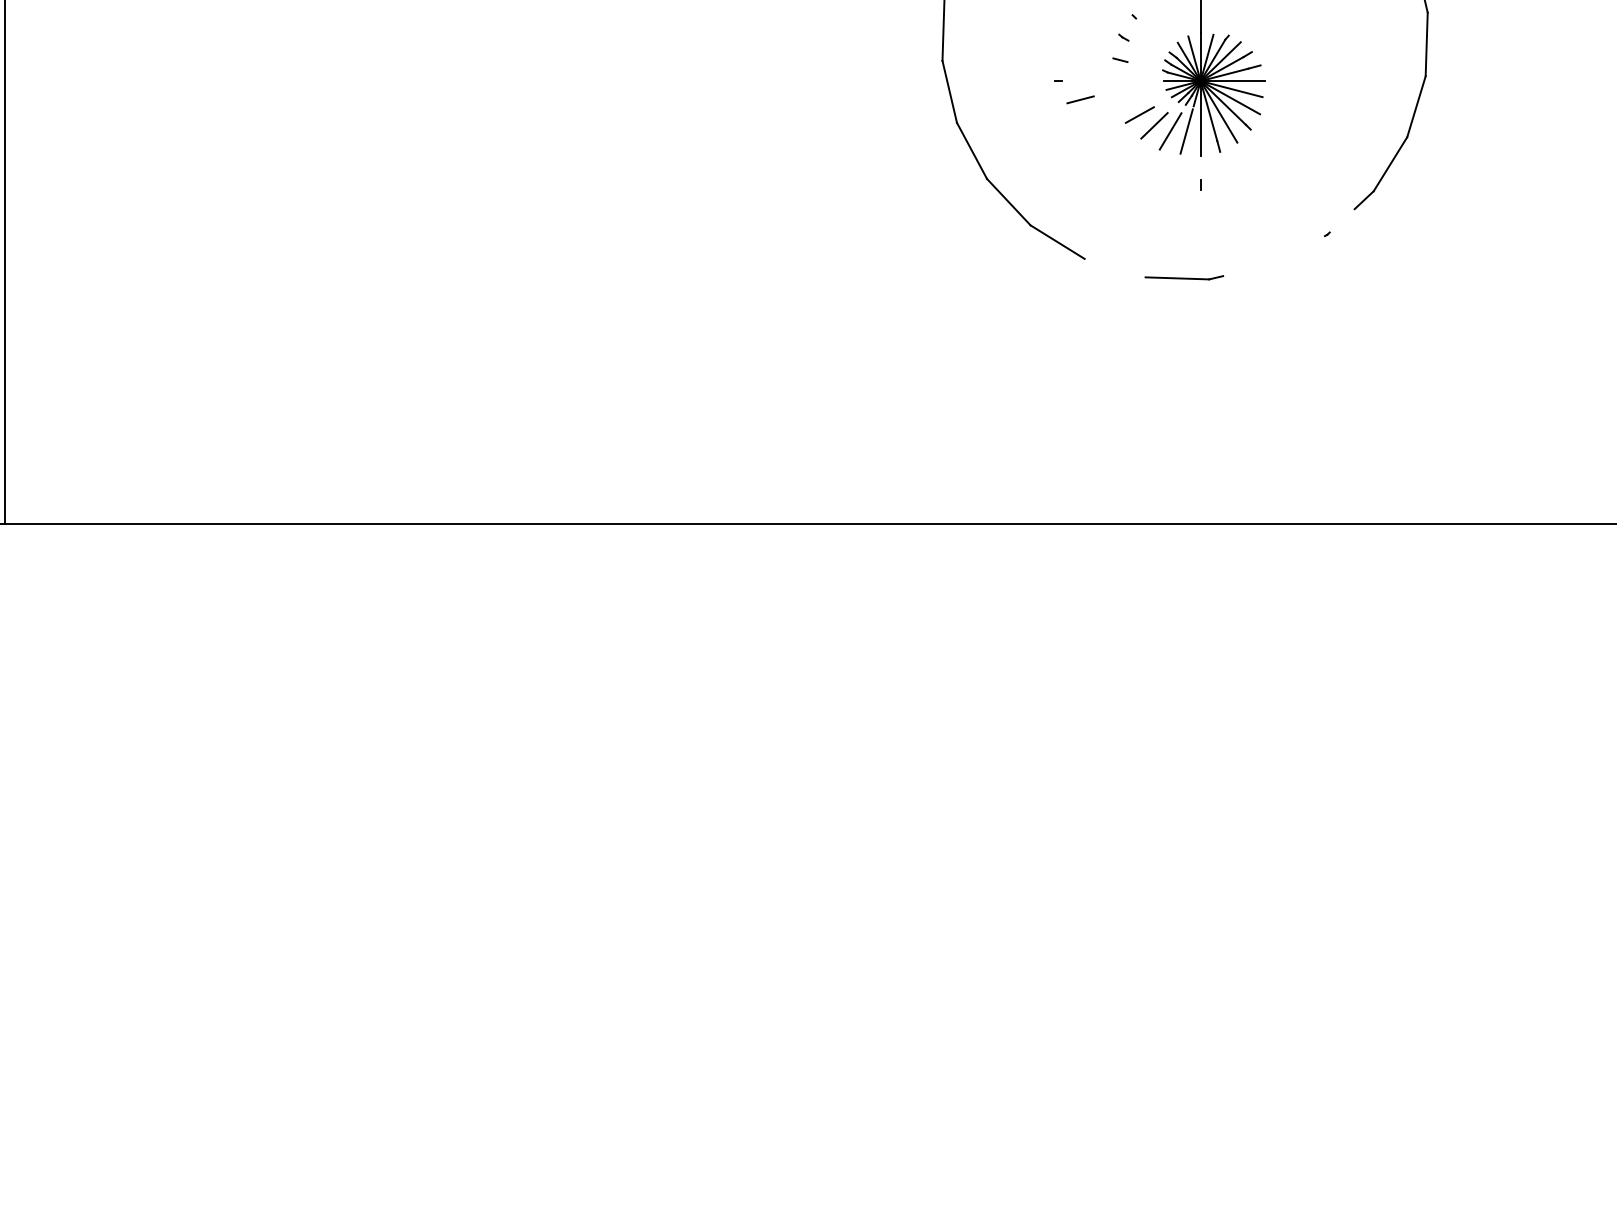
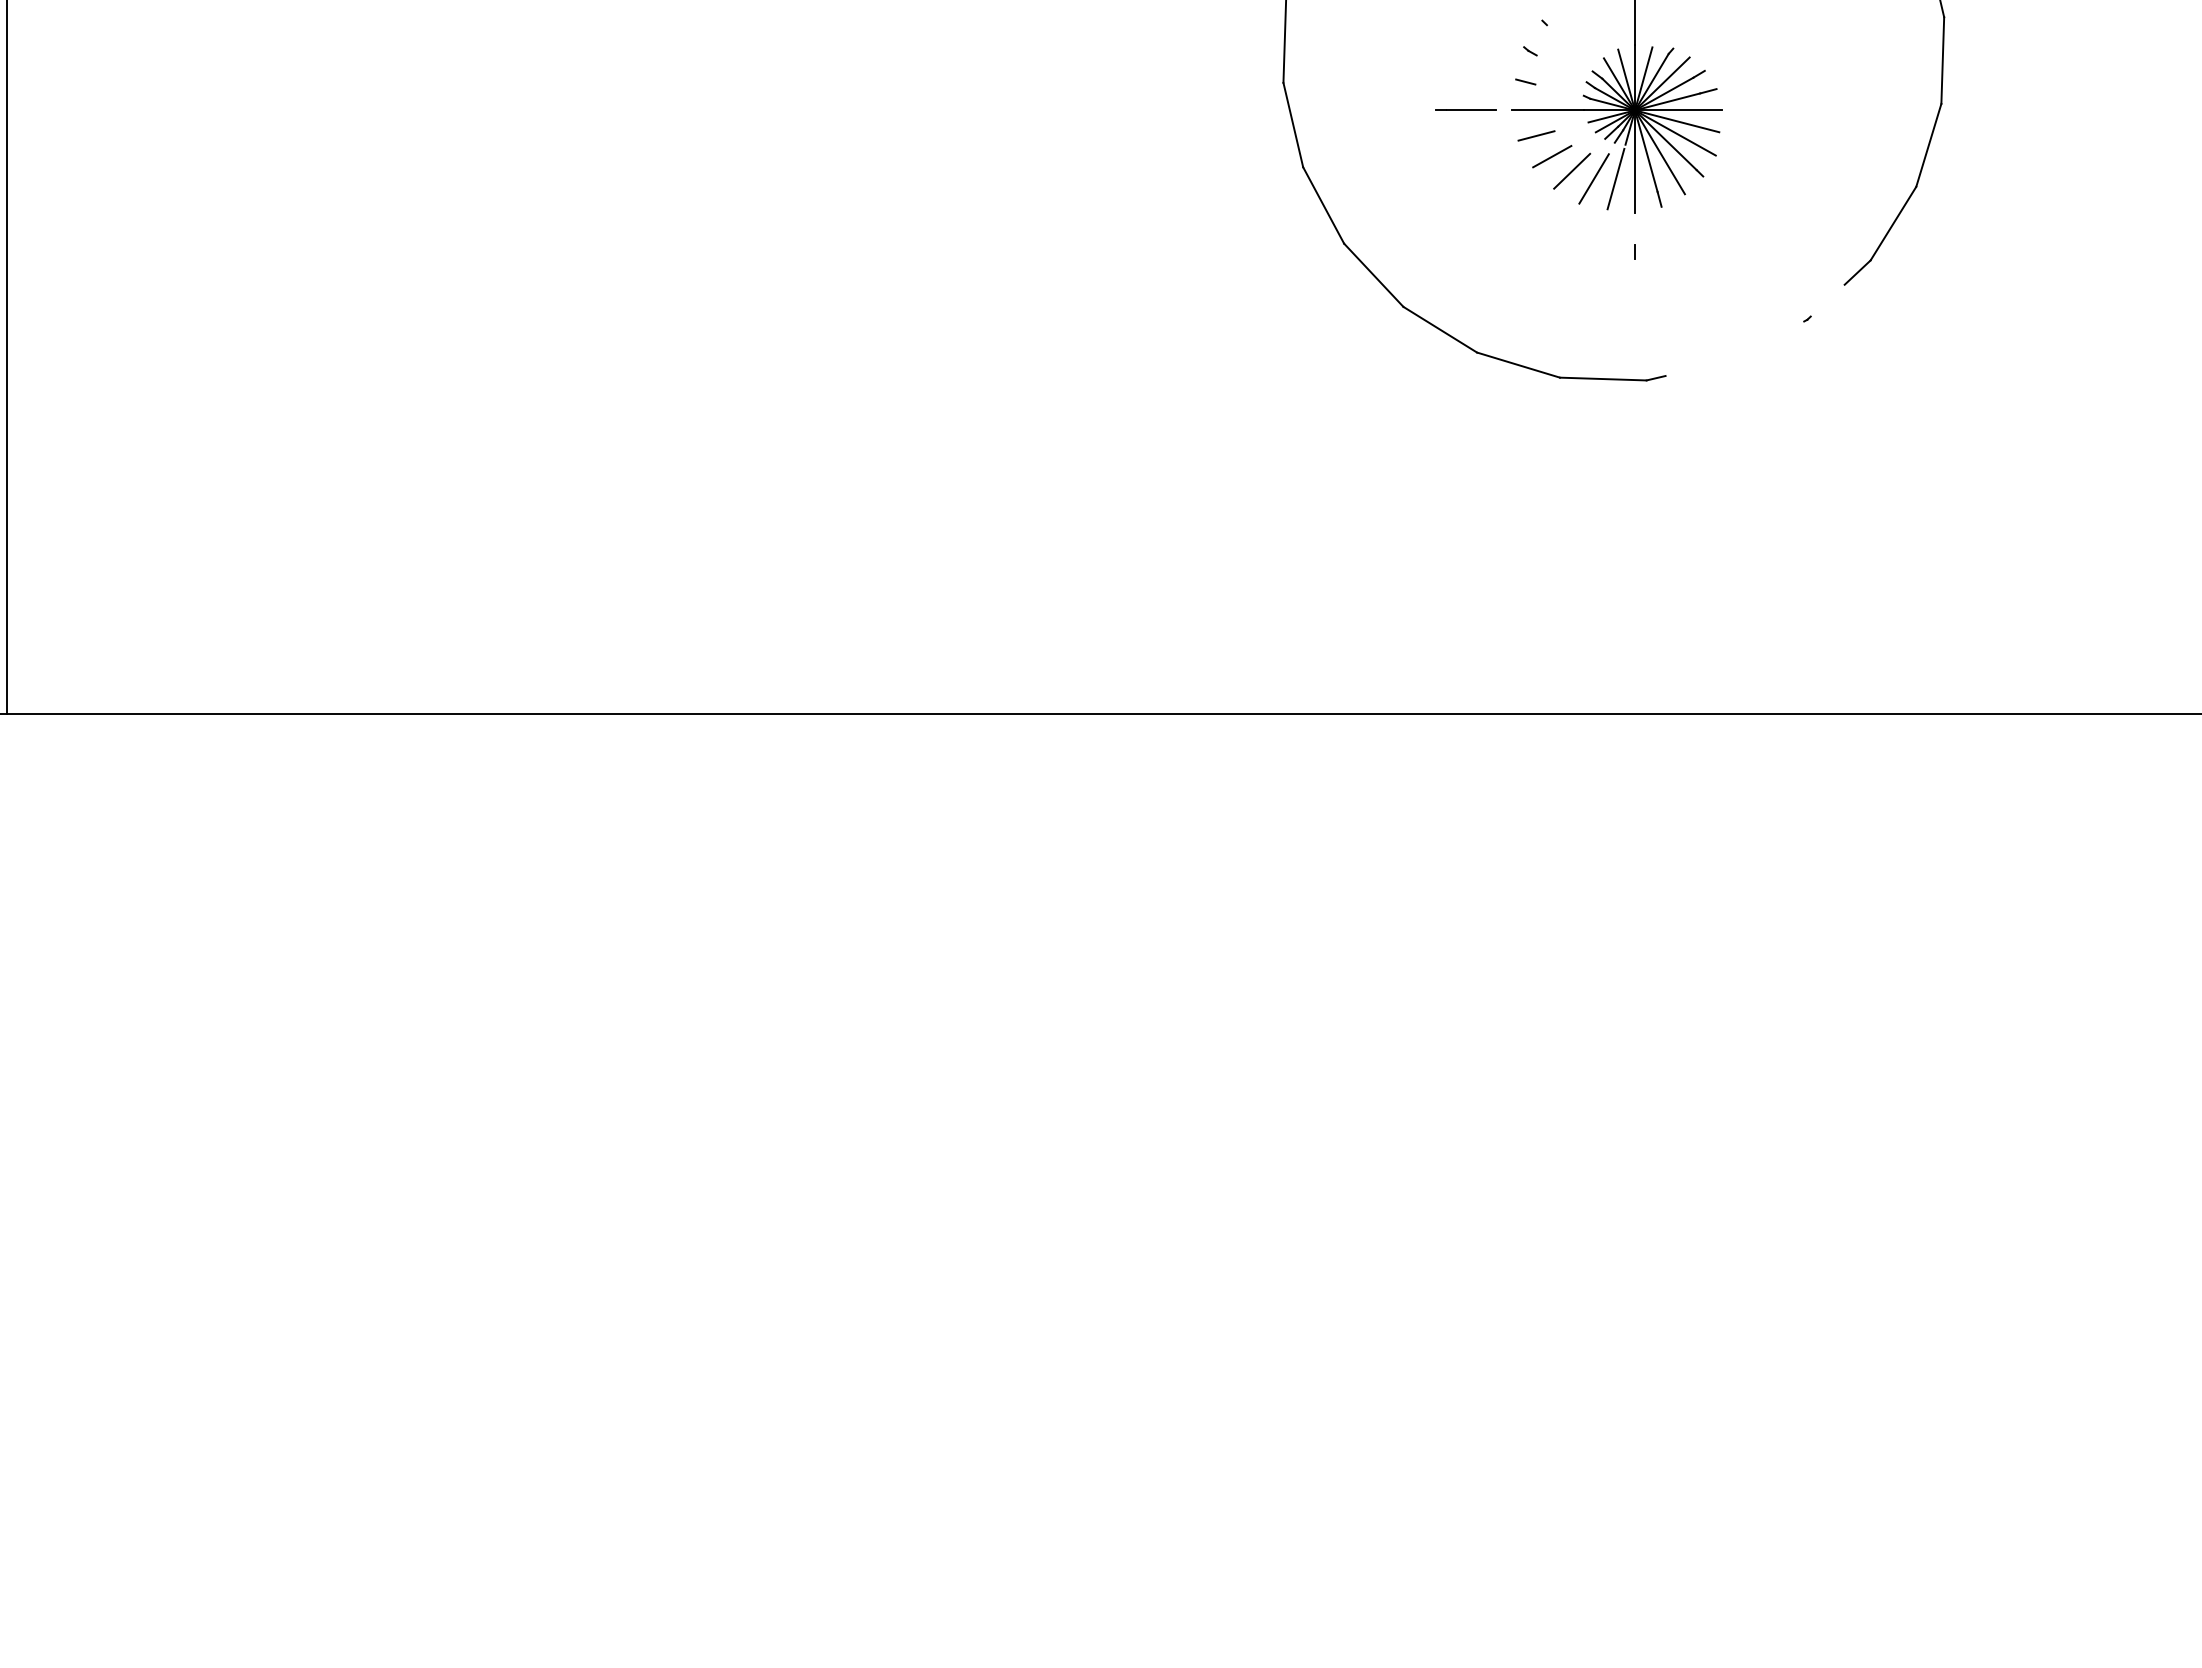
line: (1080, 81) -> (1471, 110), added
line: (1136, 81) -> (1547, 110), added
line: (1080, 99) -> (1536, 135), moved
line: (1115, 267) -> (1518, 364), added

